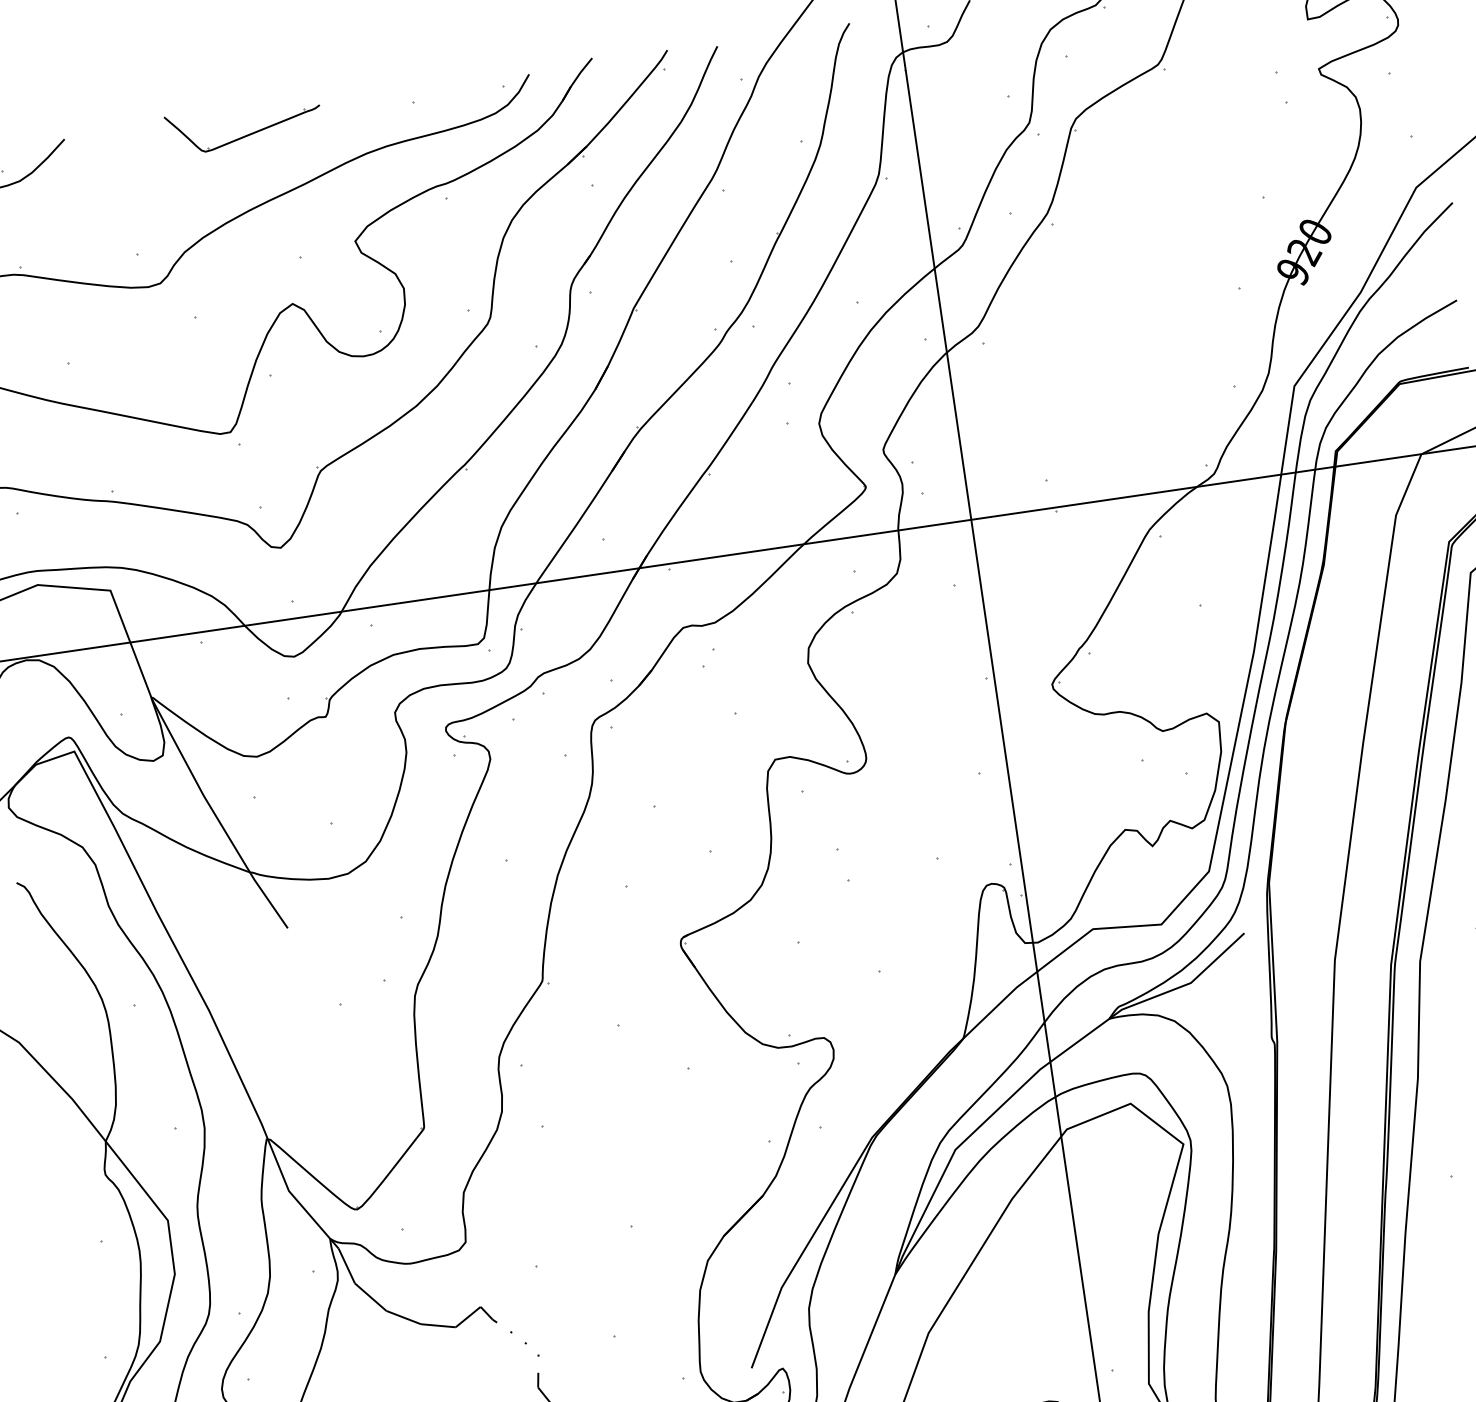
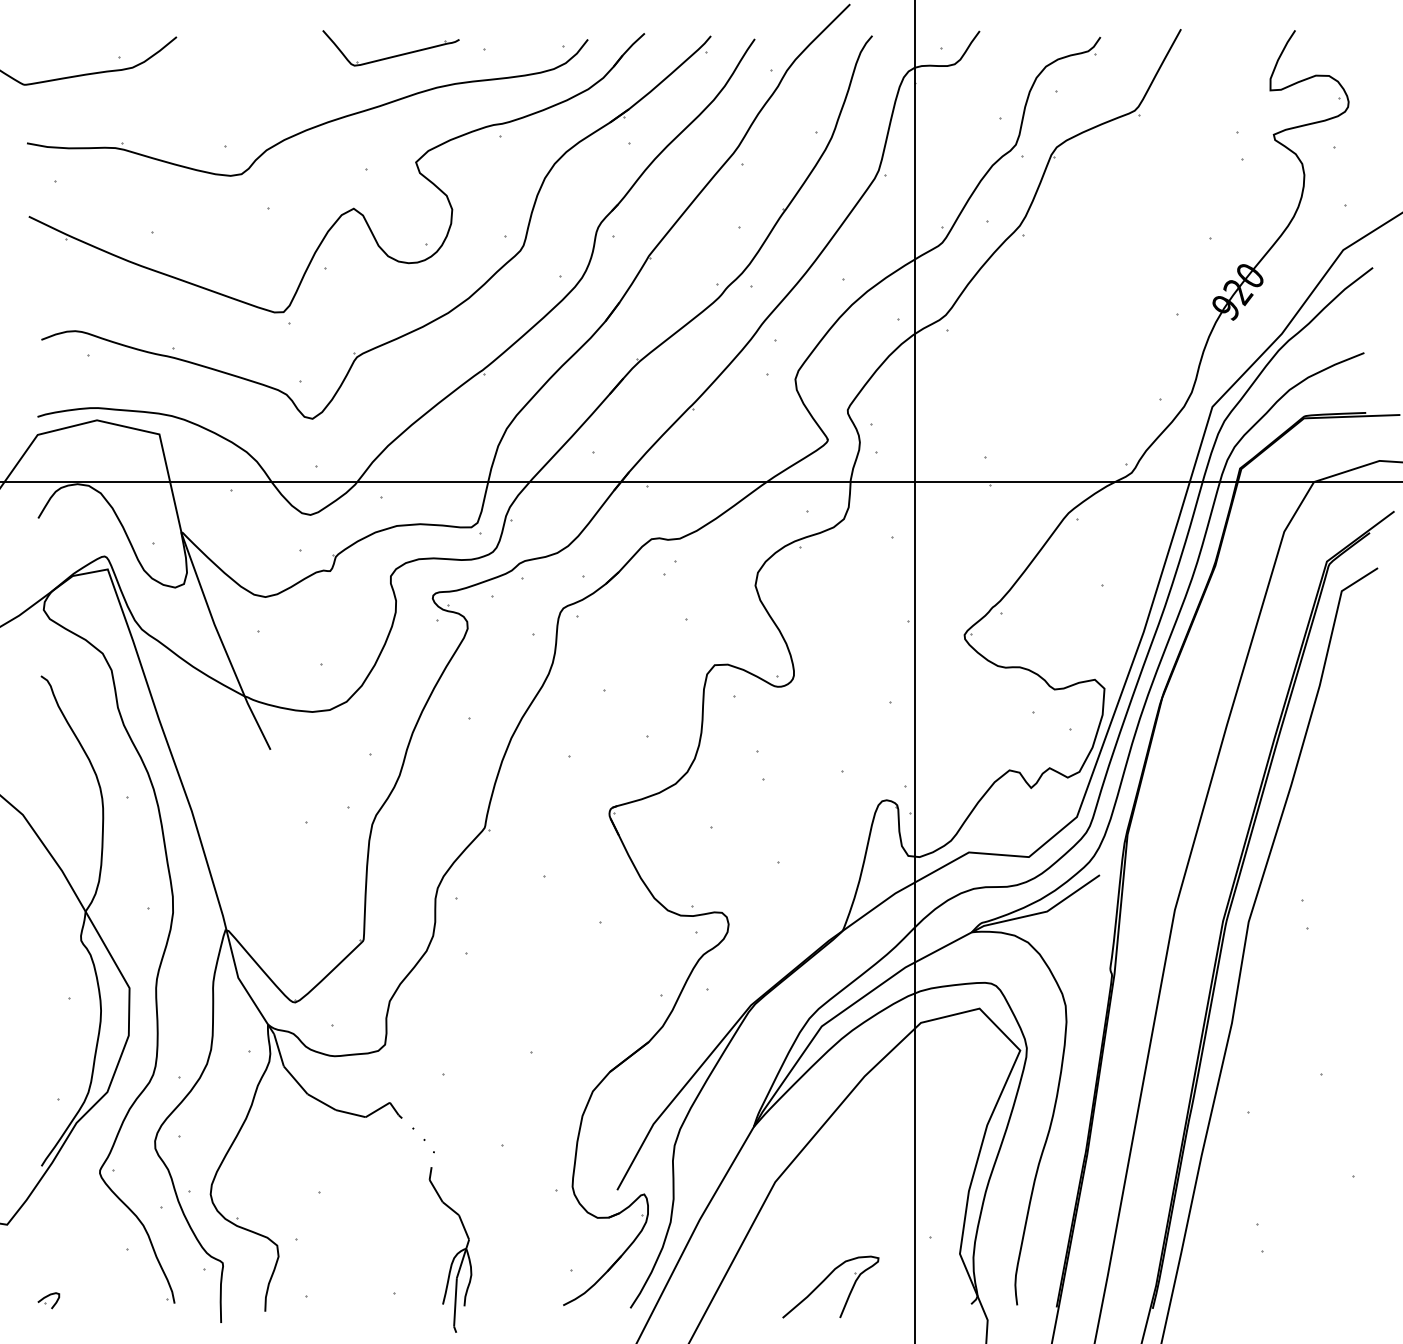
part: (247, 133) -> (393, 55), moved

